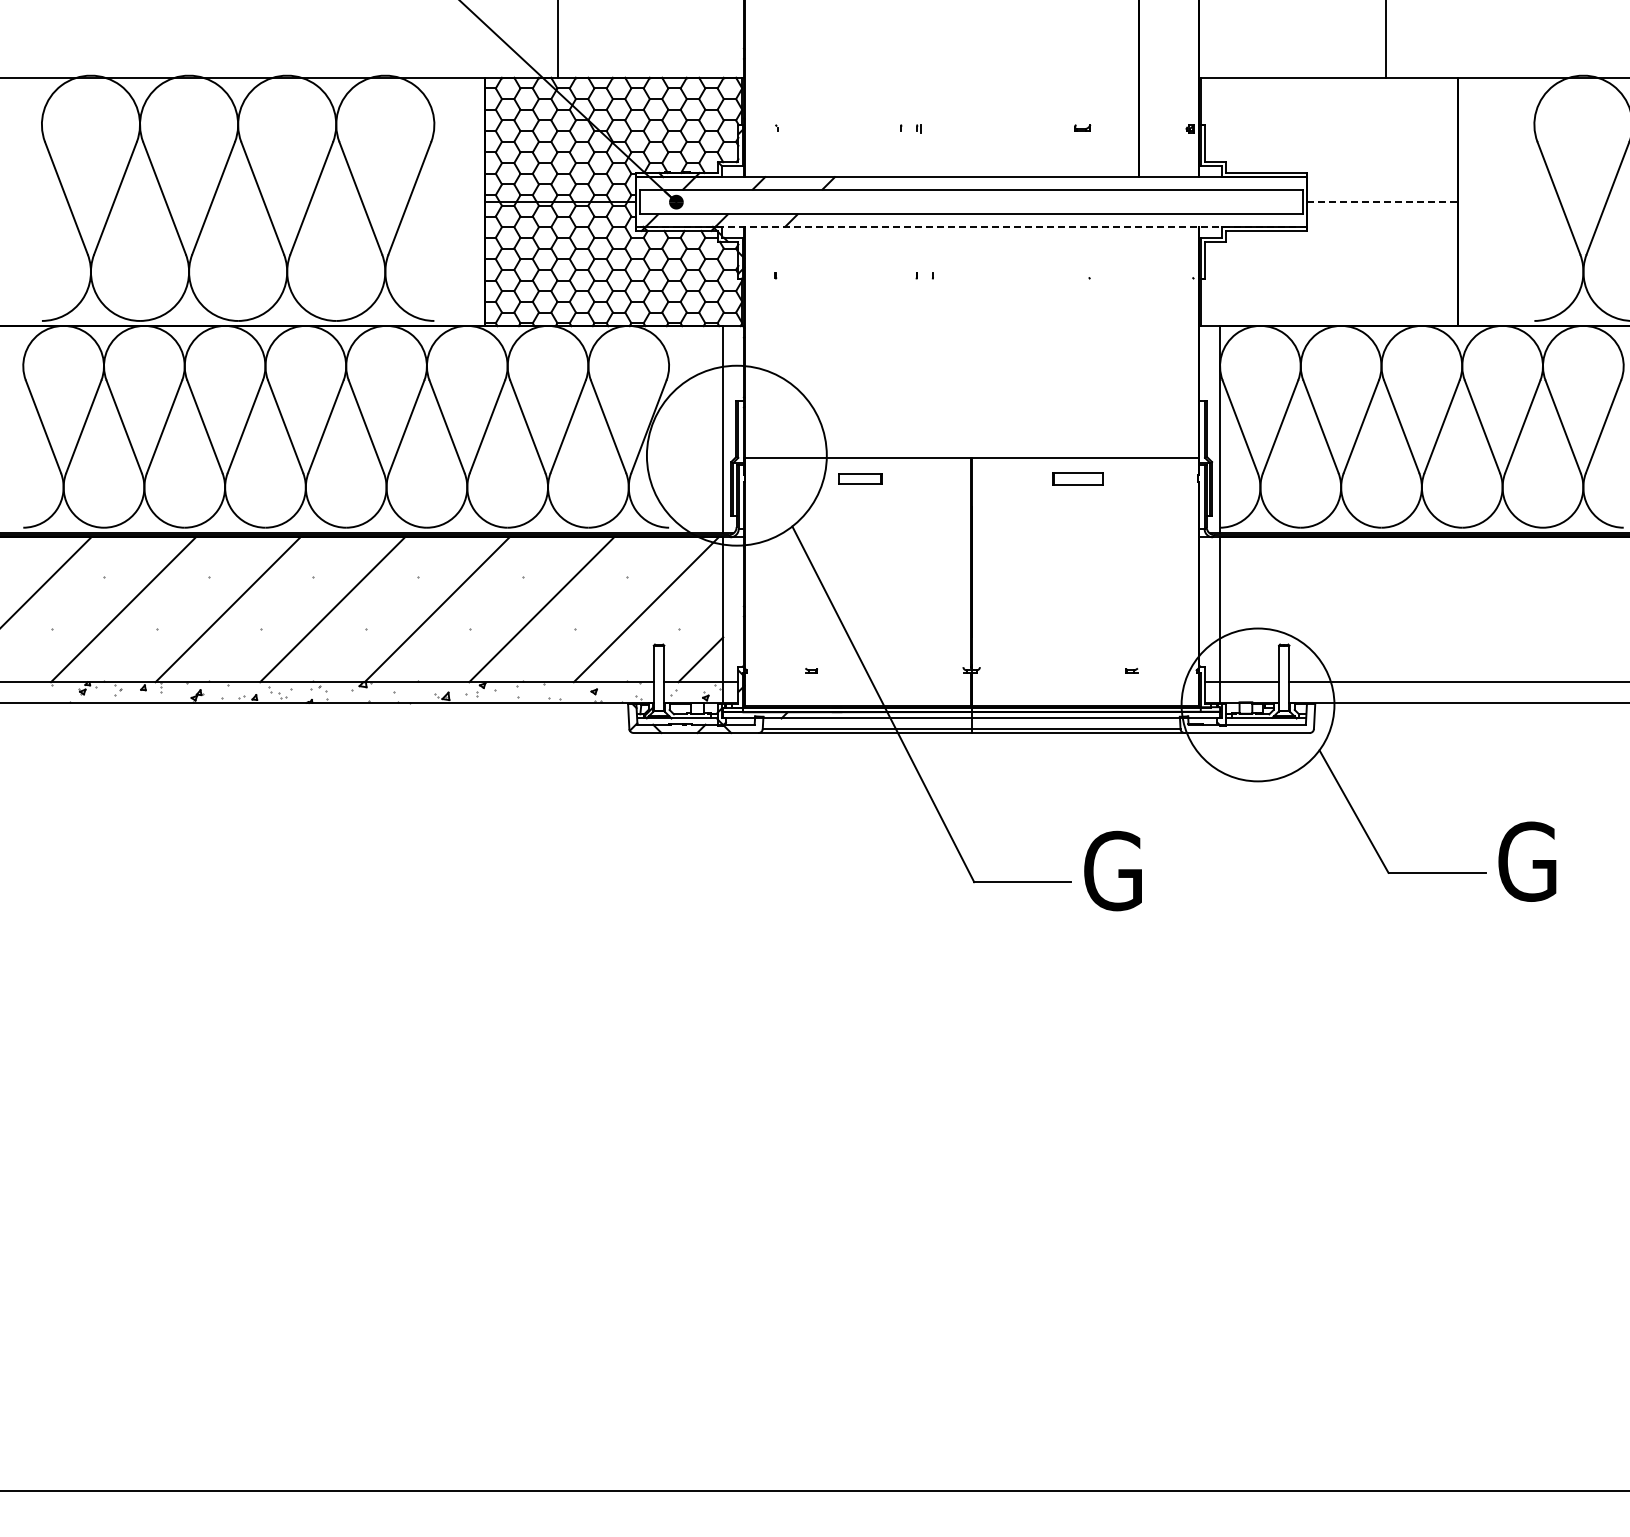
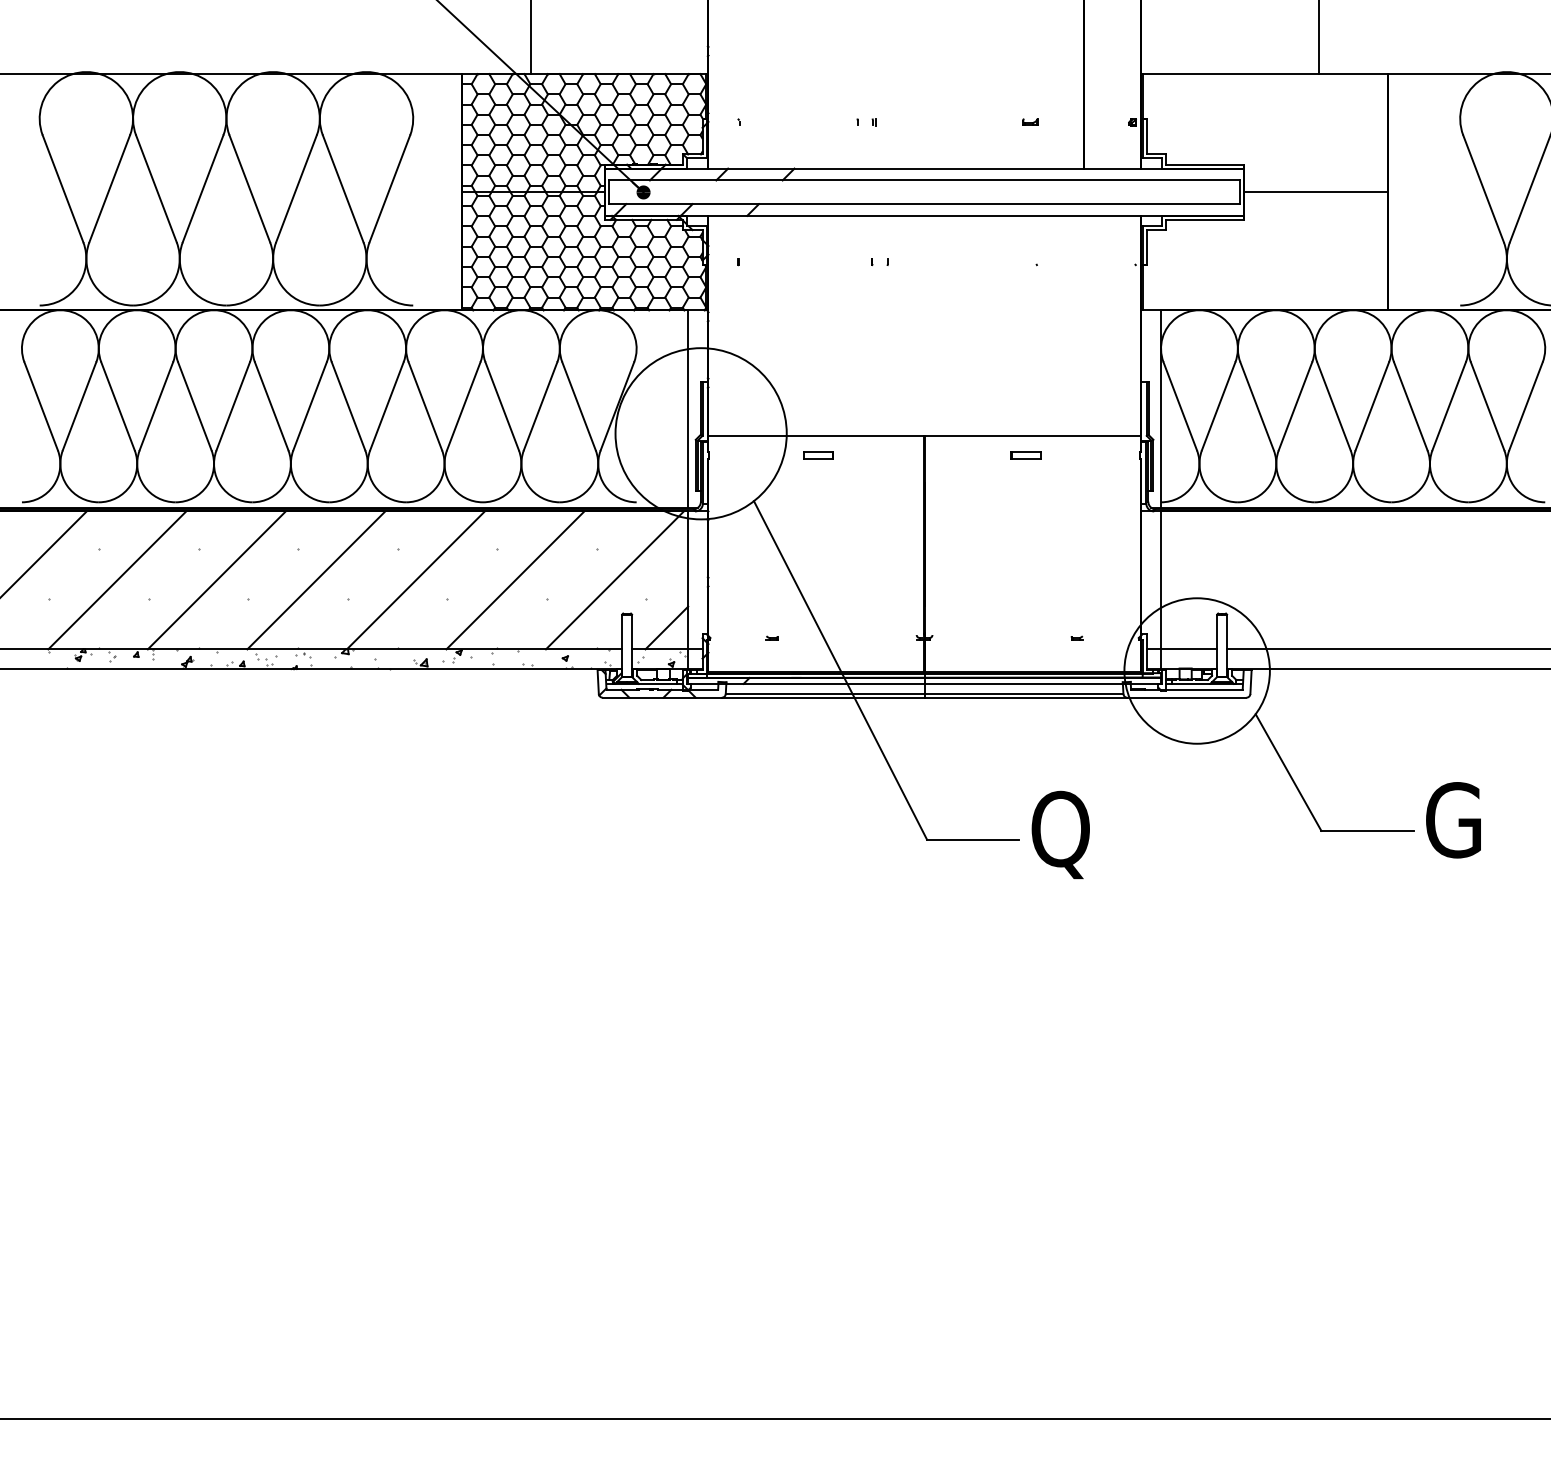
line: (1382, 201) -> (1315, 191), dashed -> solid
line: (971, 226) -> (924, 215), dashed -> solid
part: (860, 478) -> (818, 455), size x0.71
part: (1078, 478) -> (1026, 455), size x0.62
text: (1118, 876) -> (1064, 834), G -> Q

